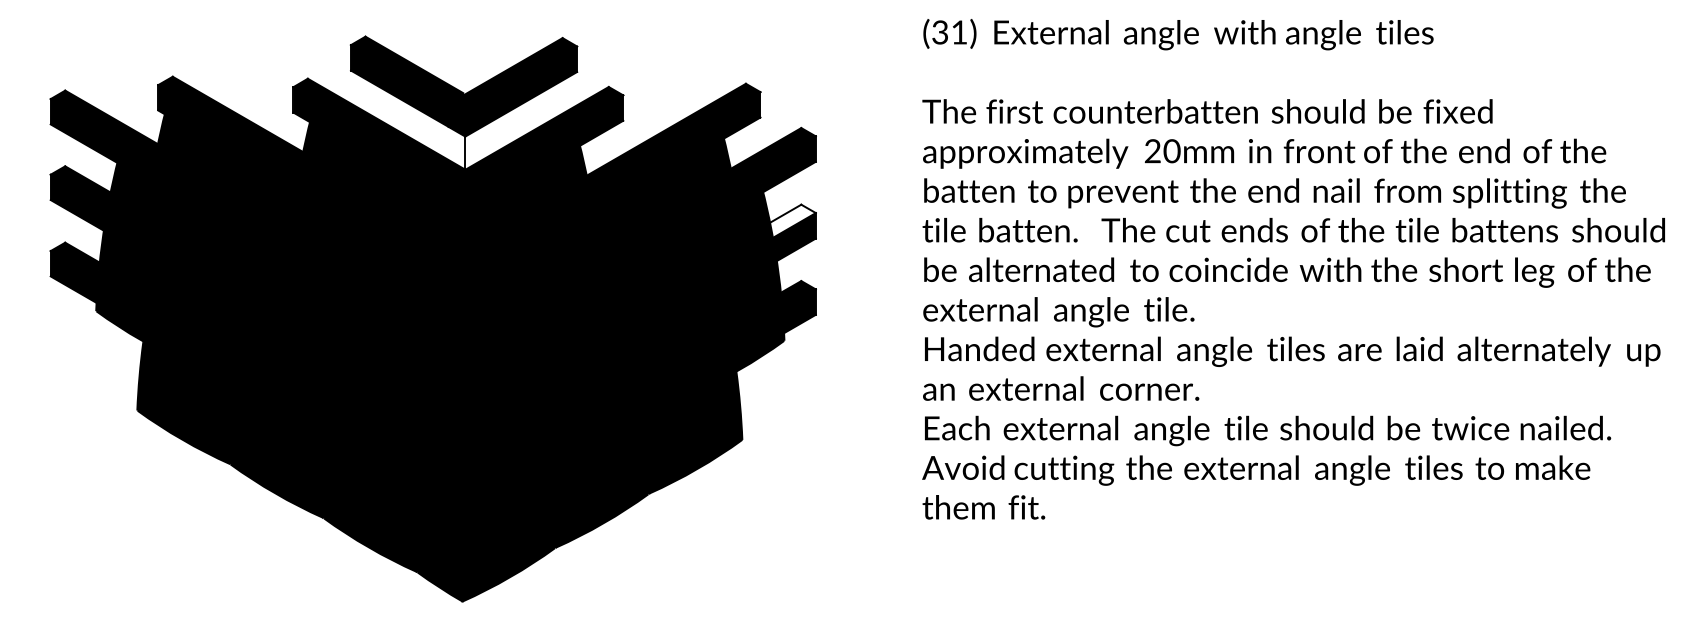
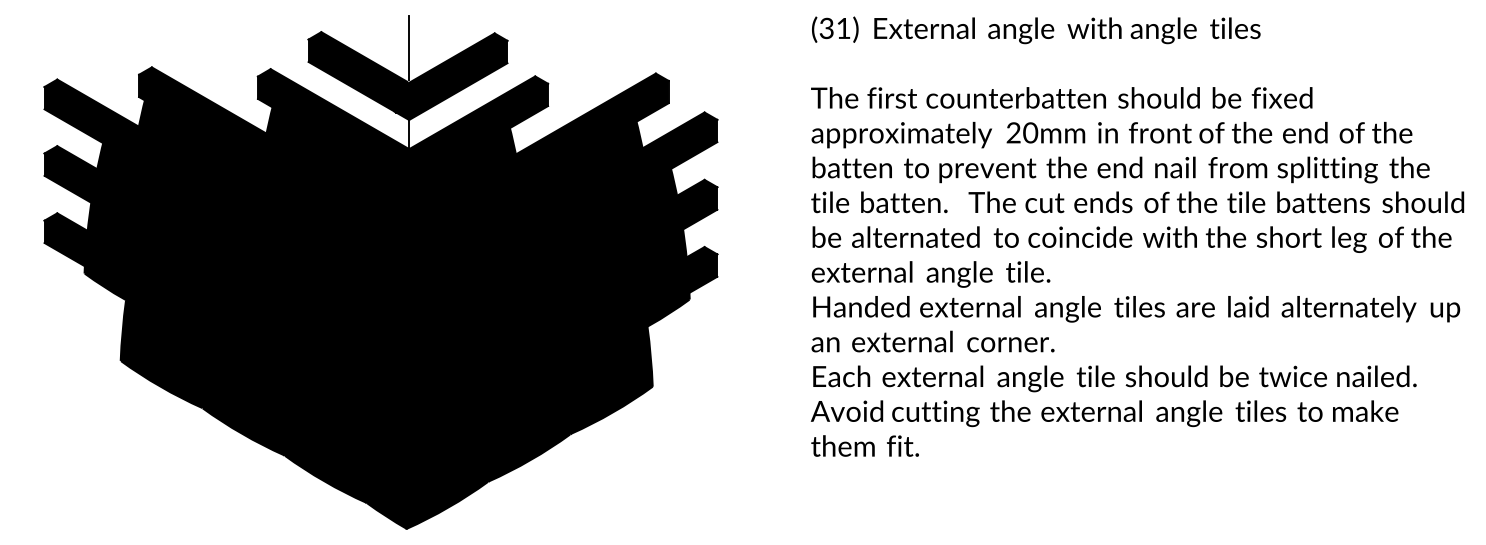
line: (465, 55) -> (409, 48), added
fill: (793, 221) -> (697, 194), added

